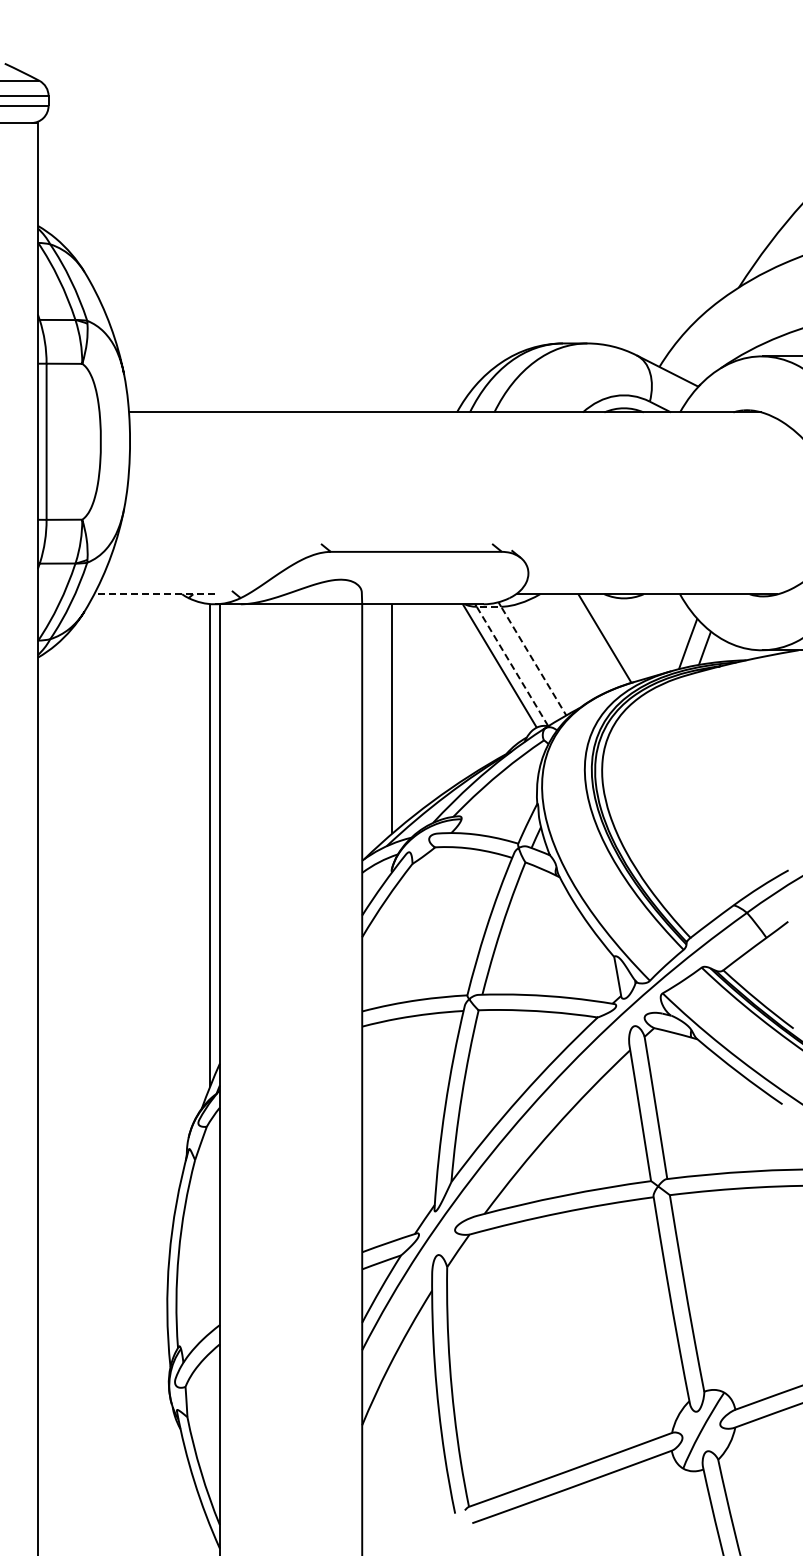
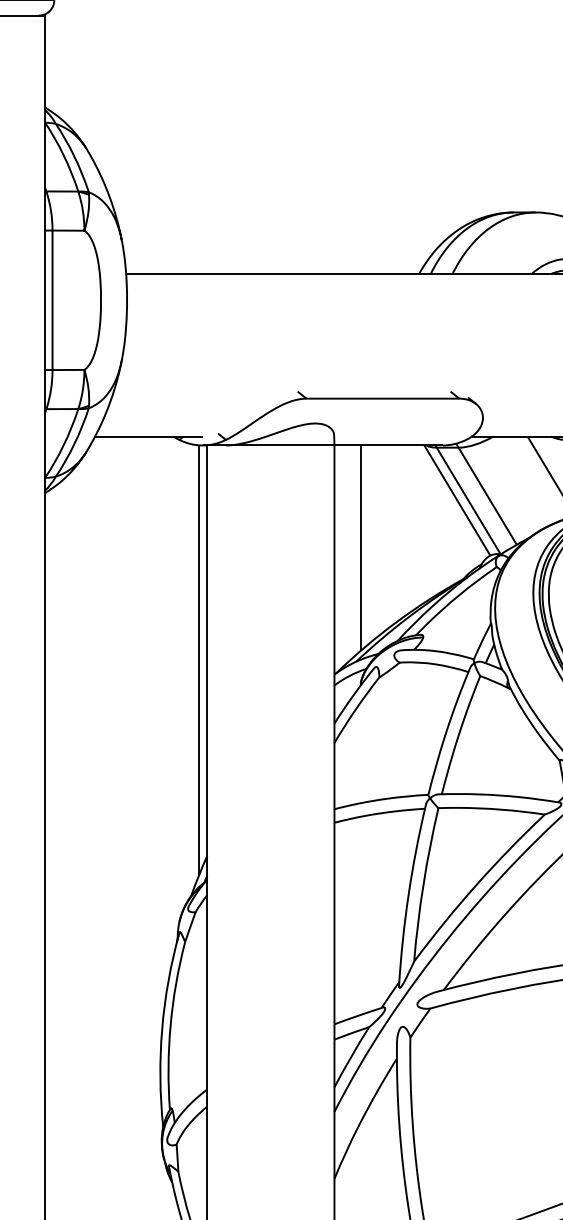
line: (153, 594) -> (148, 436), dashed -> solid
line: (482, 606) -> (441, 447), dashed -> solid

